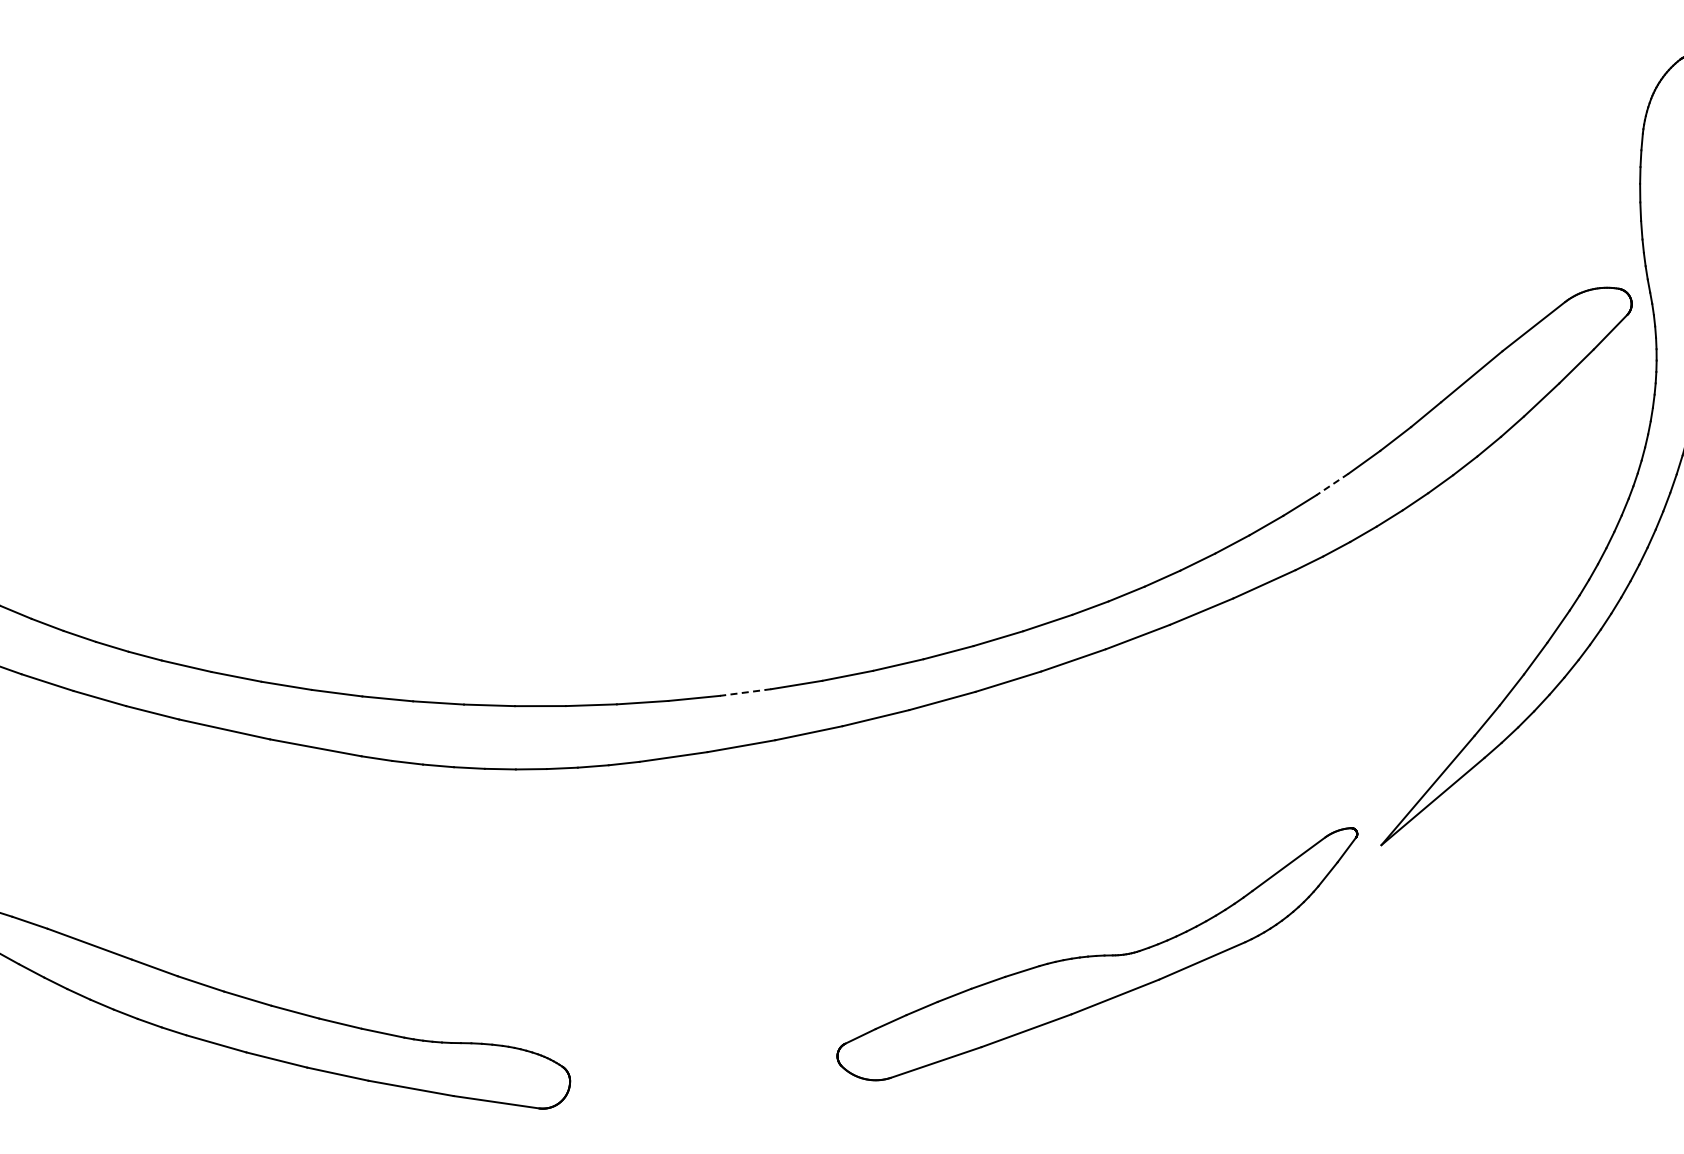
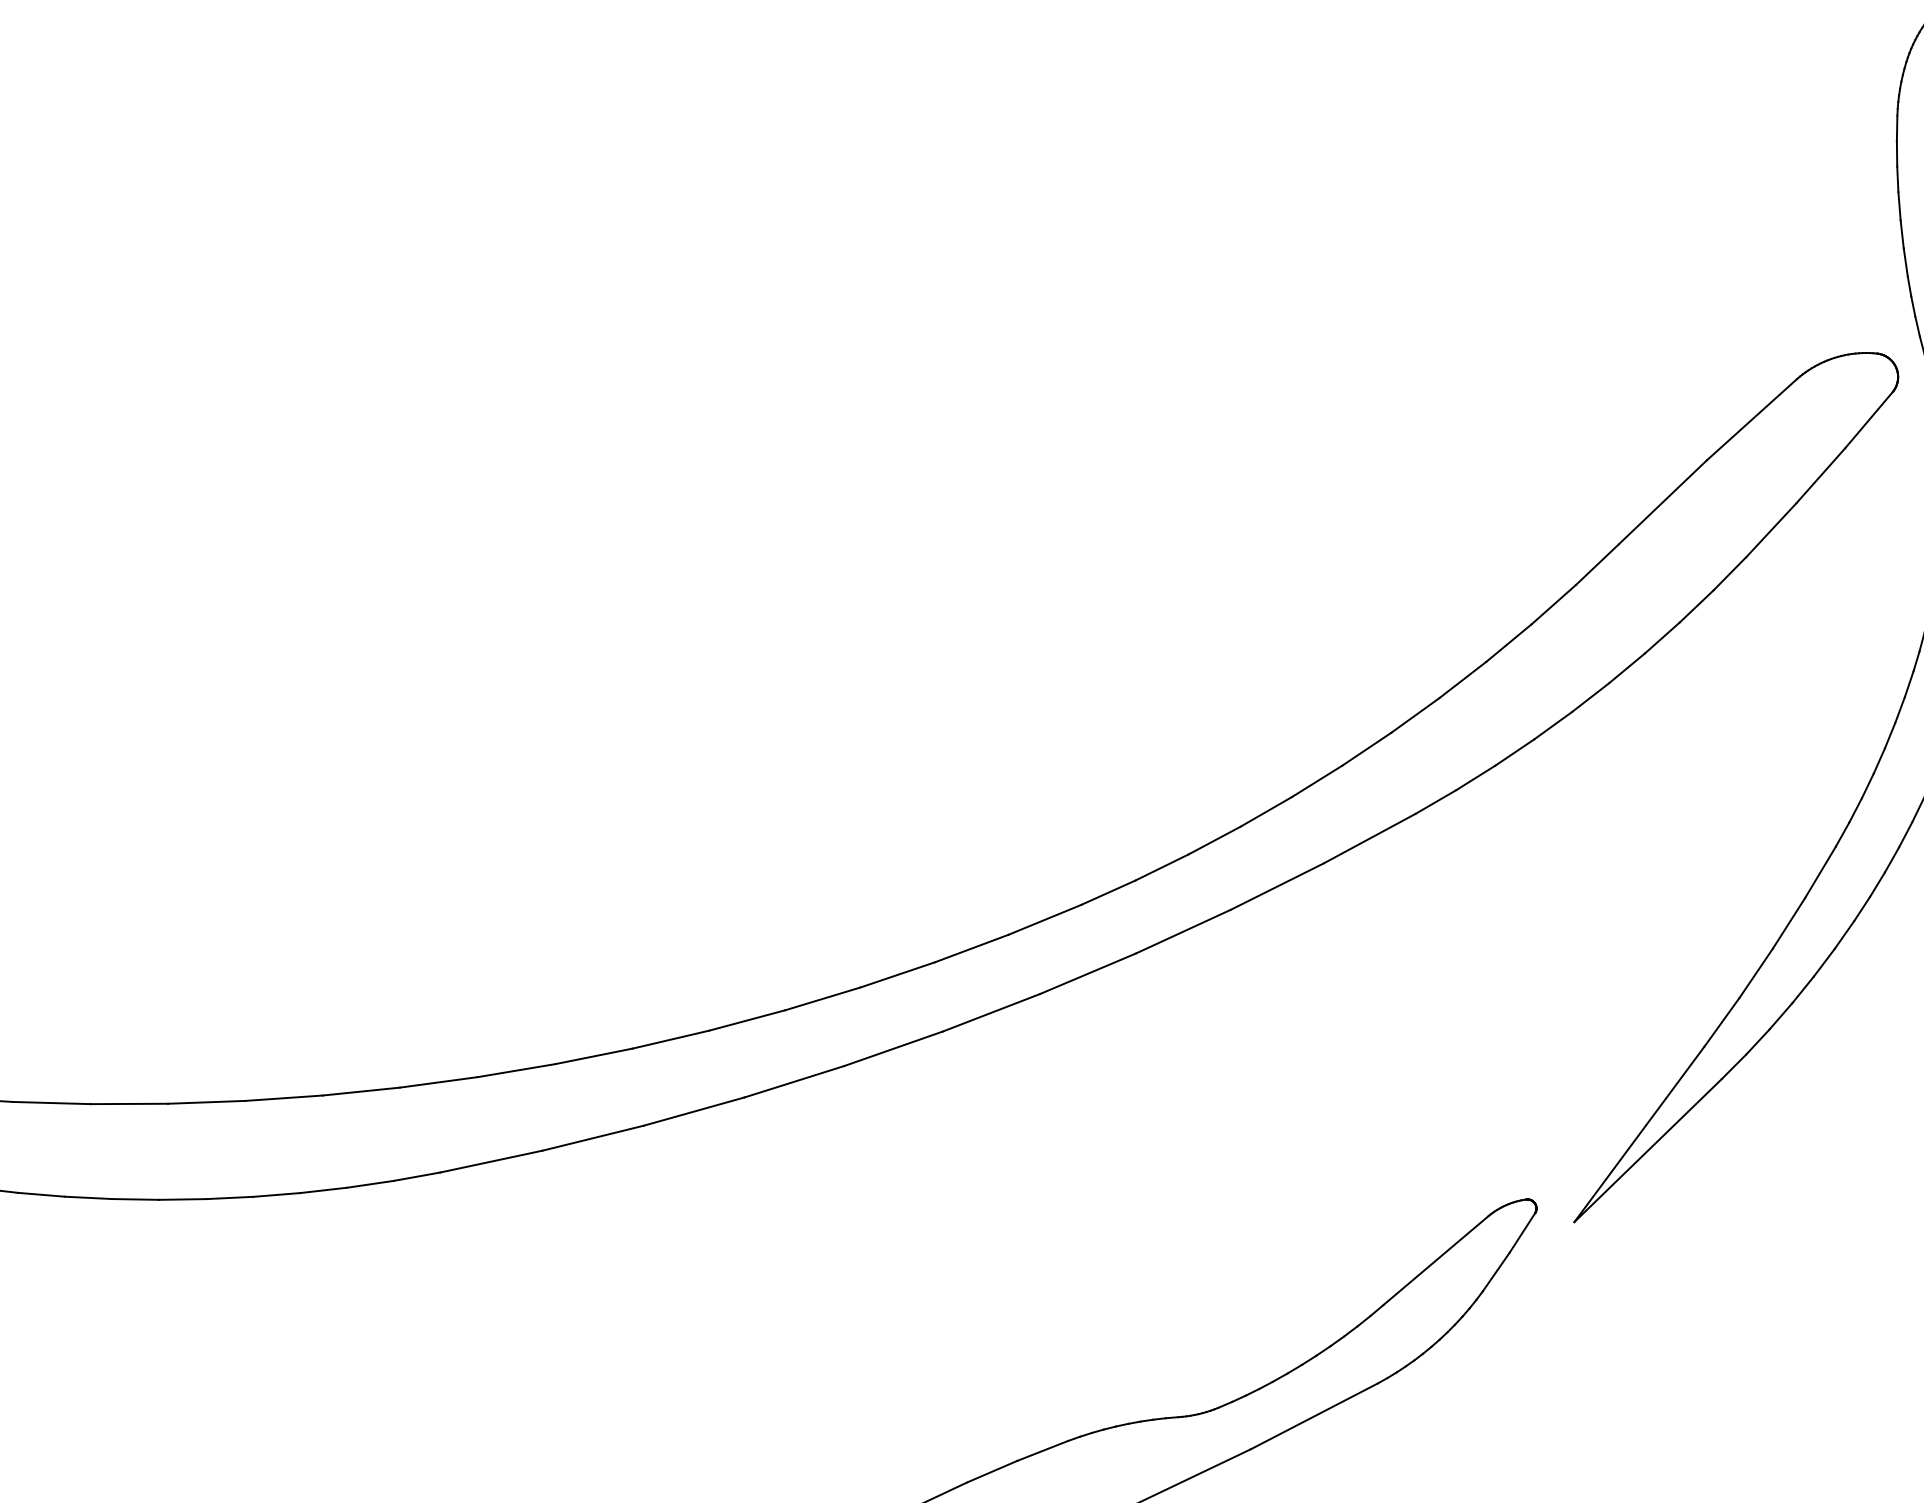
line: (1332, 484) -> (1462, 680), dashed -> solid
line: (745, 692) -> (593, 1056), dashed -> solid

